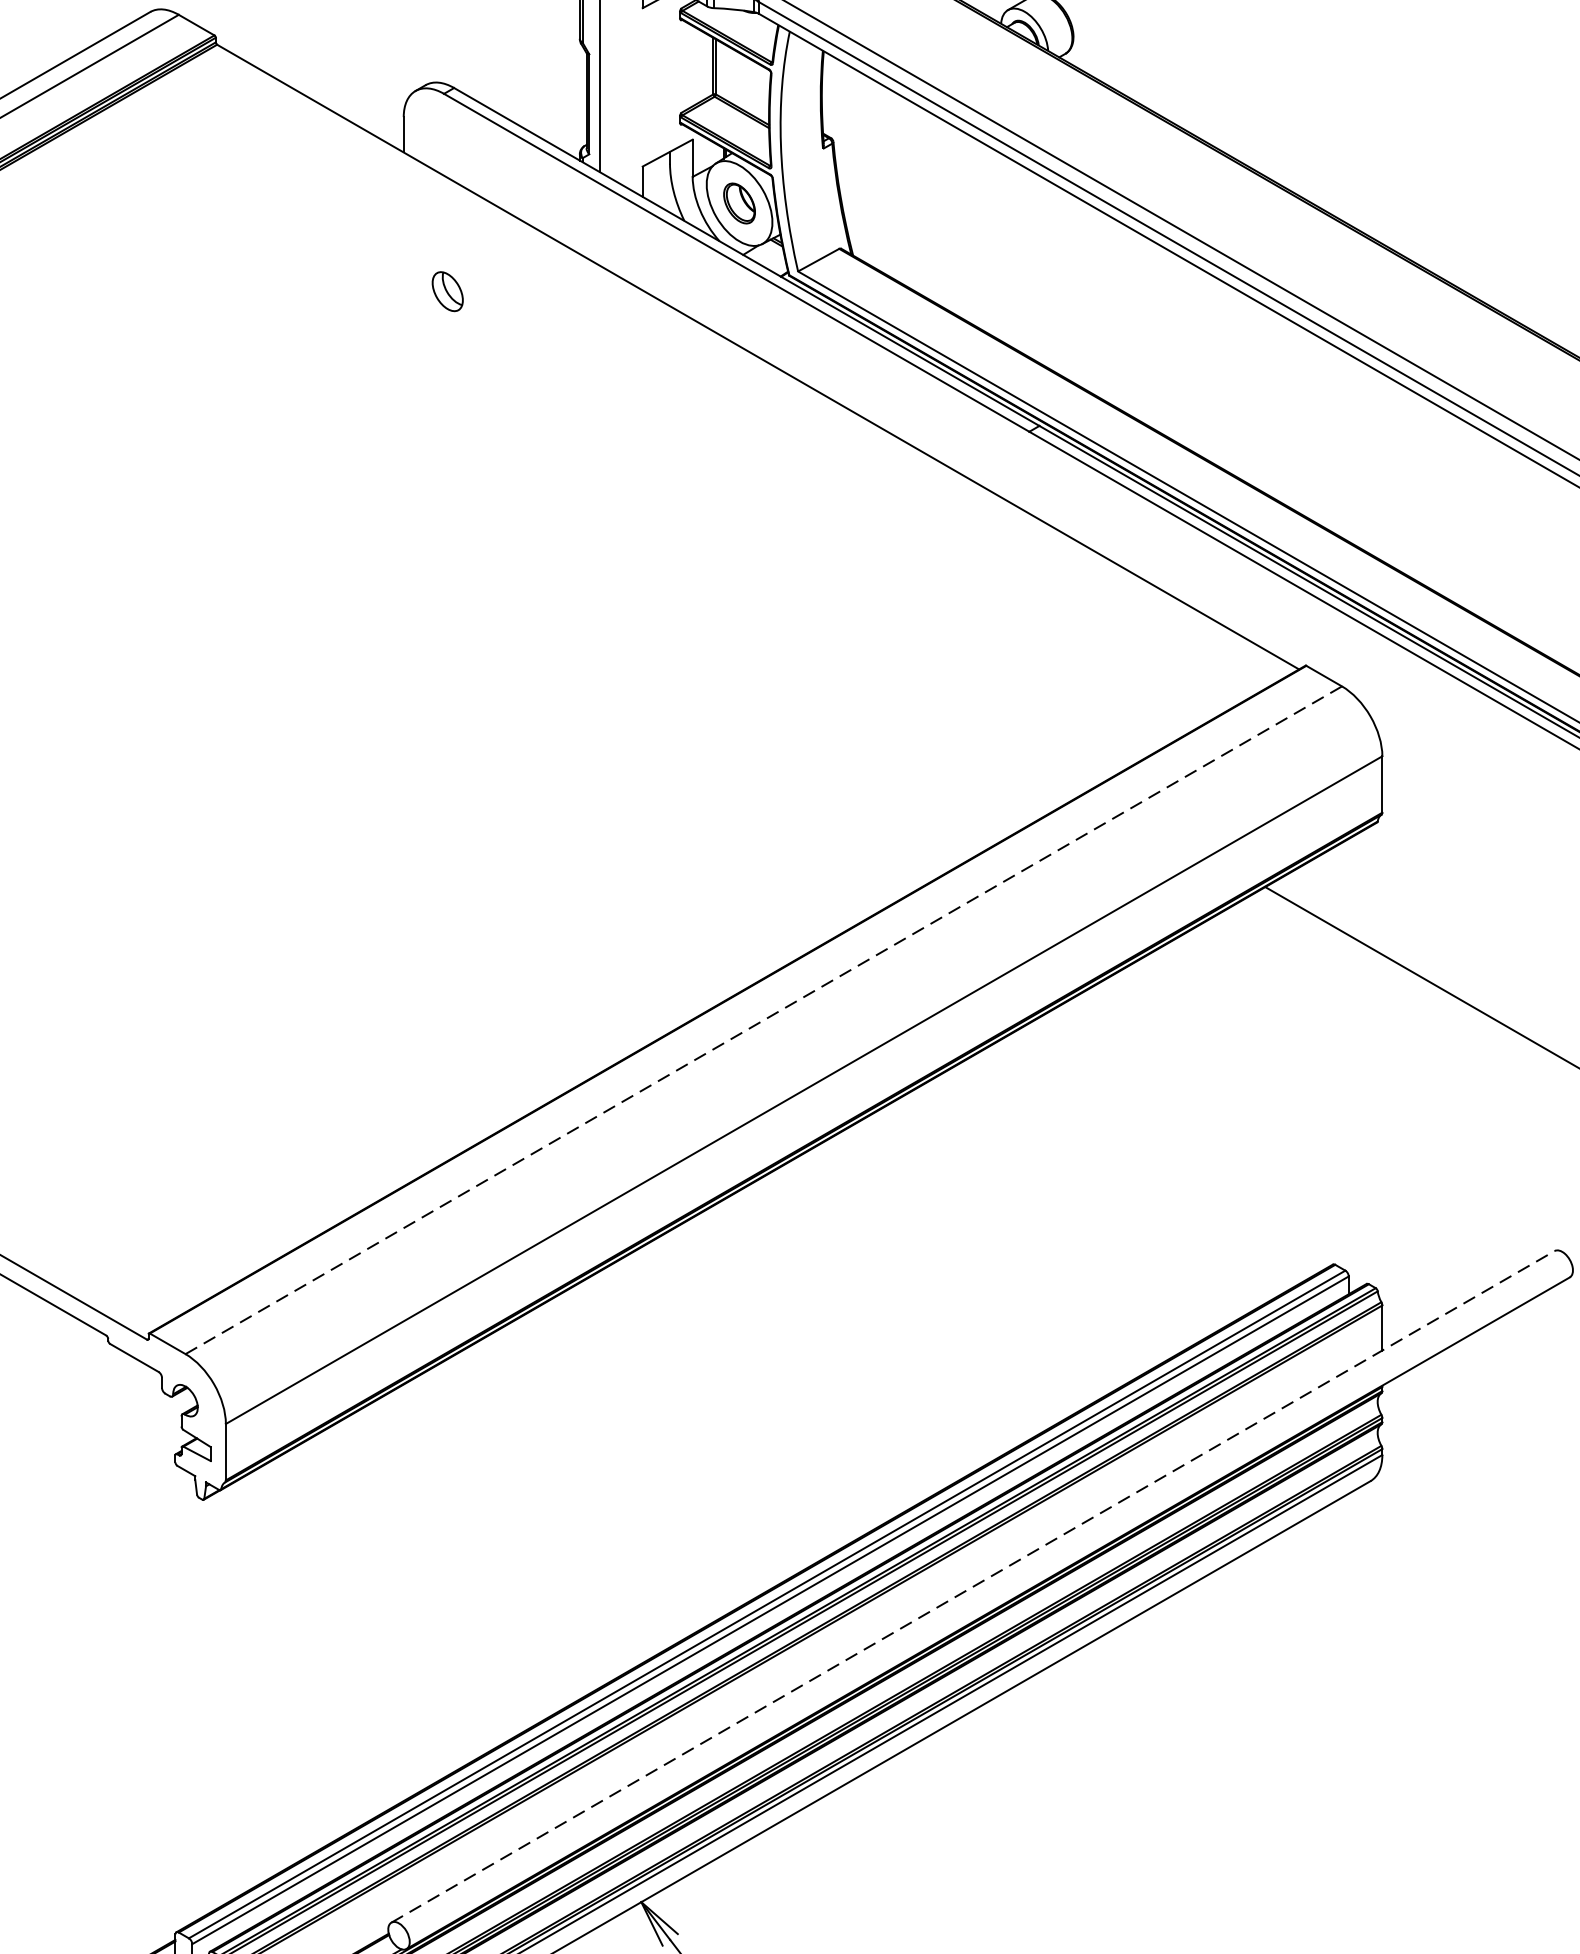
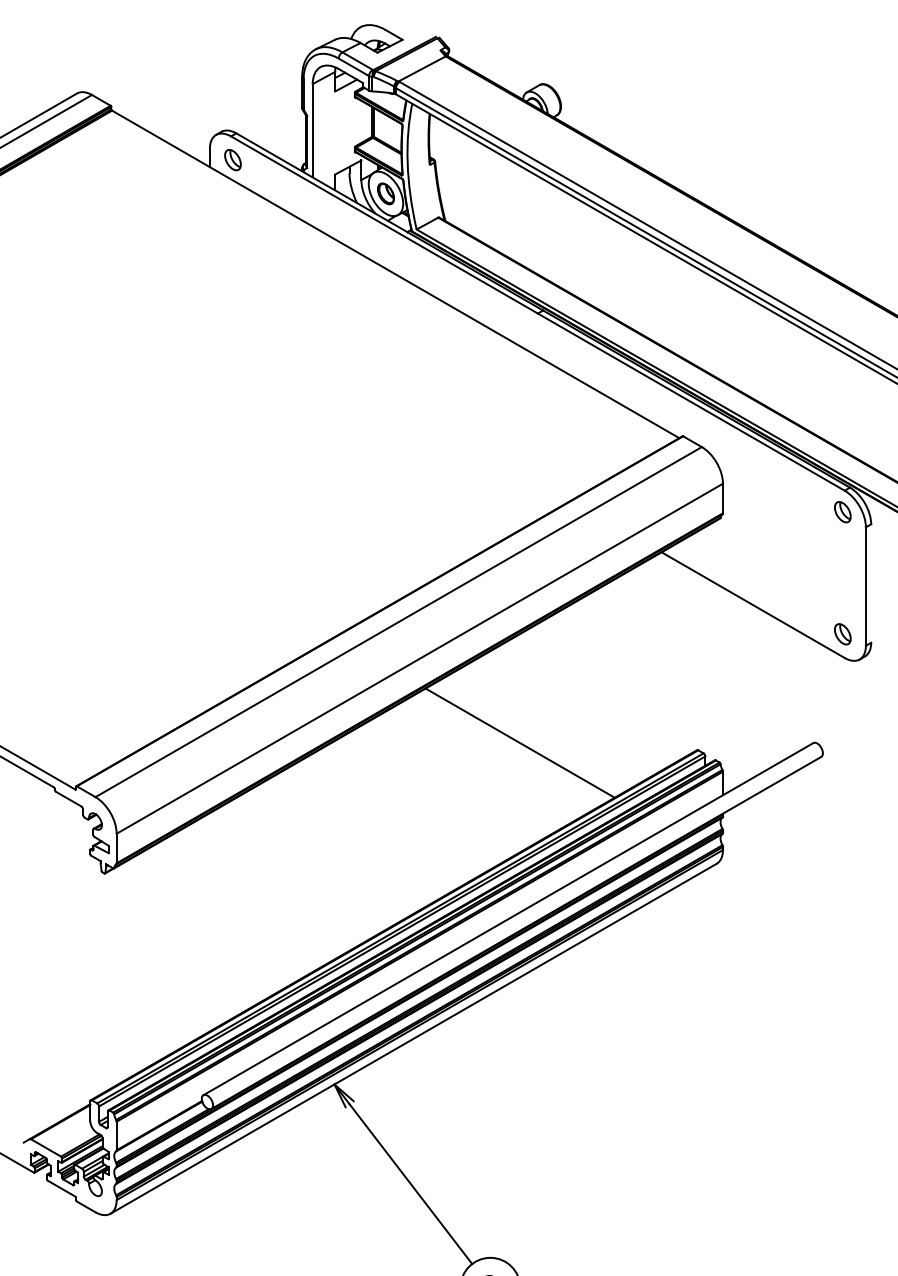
part: (446, 292) -> (232, 160), moved
line: (765, 1019) -> (399, 621), dashed -> solid
line: (994, 1249) -> (519, 742), added
line: (973, 1585) -> (508, 918), dashed -> solid

